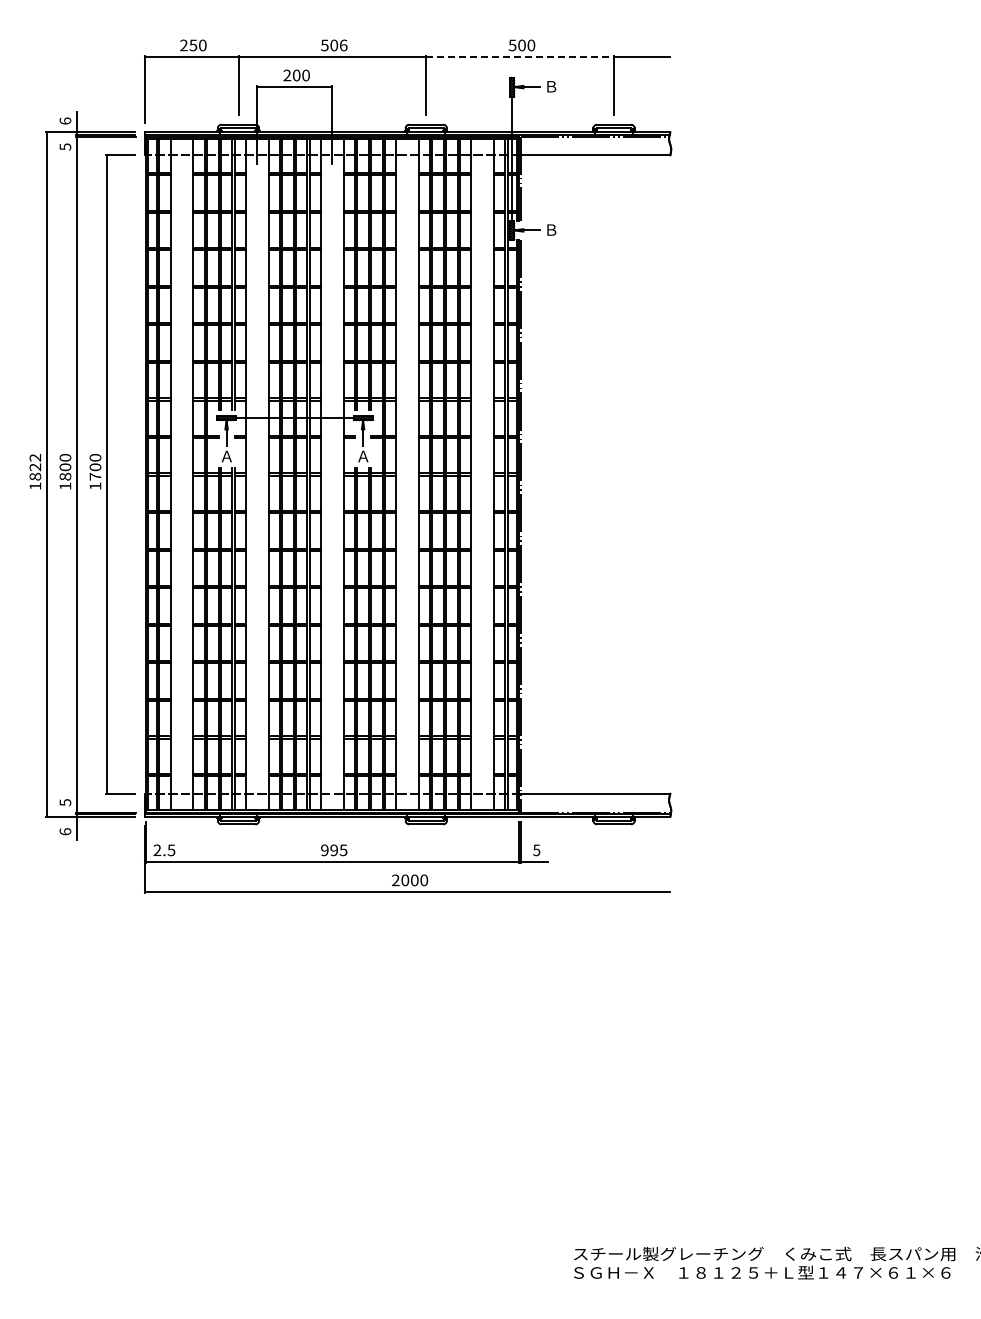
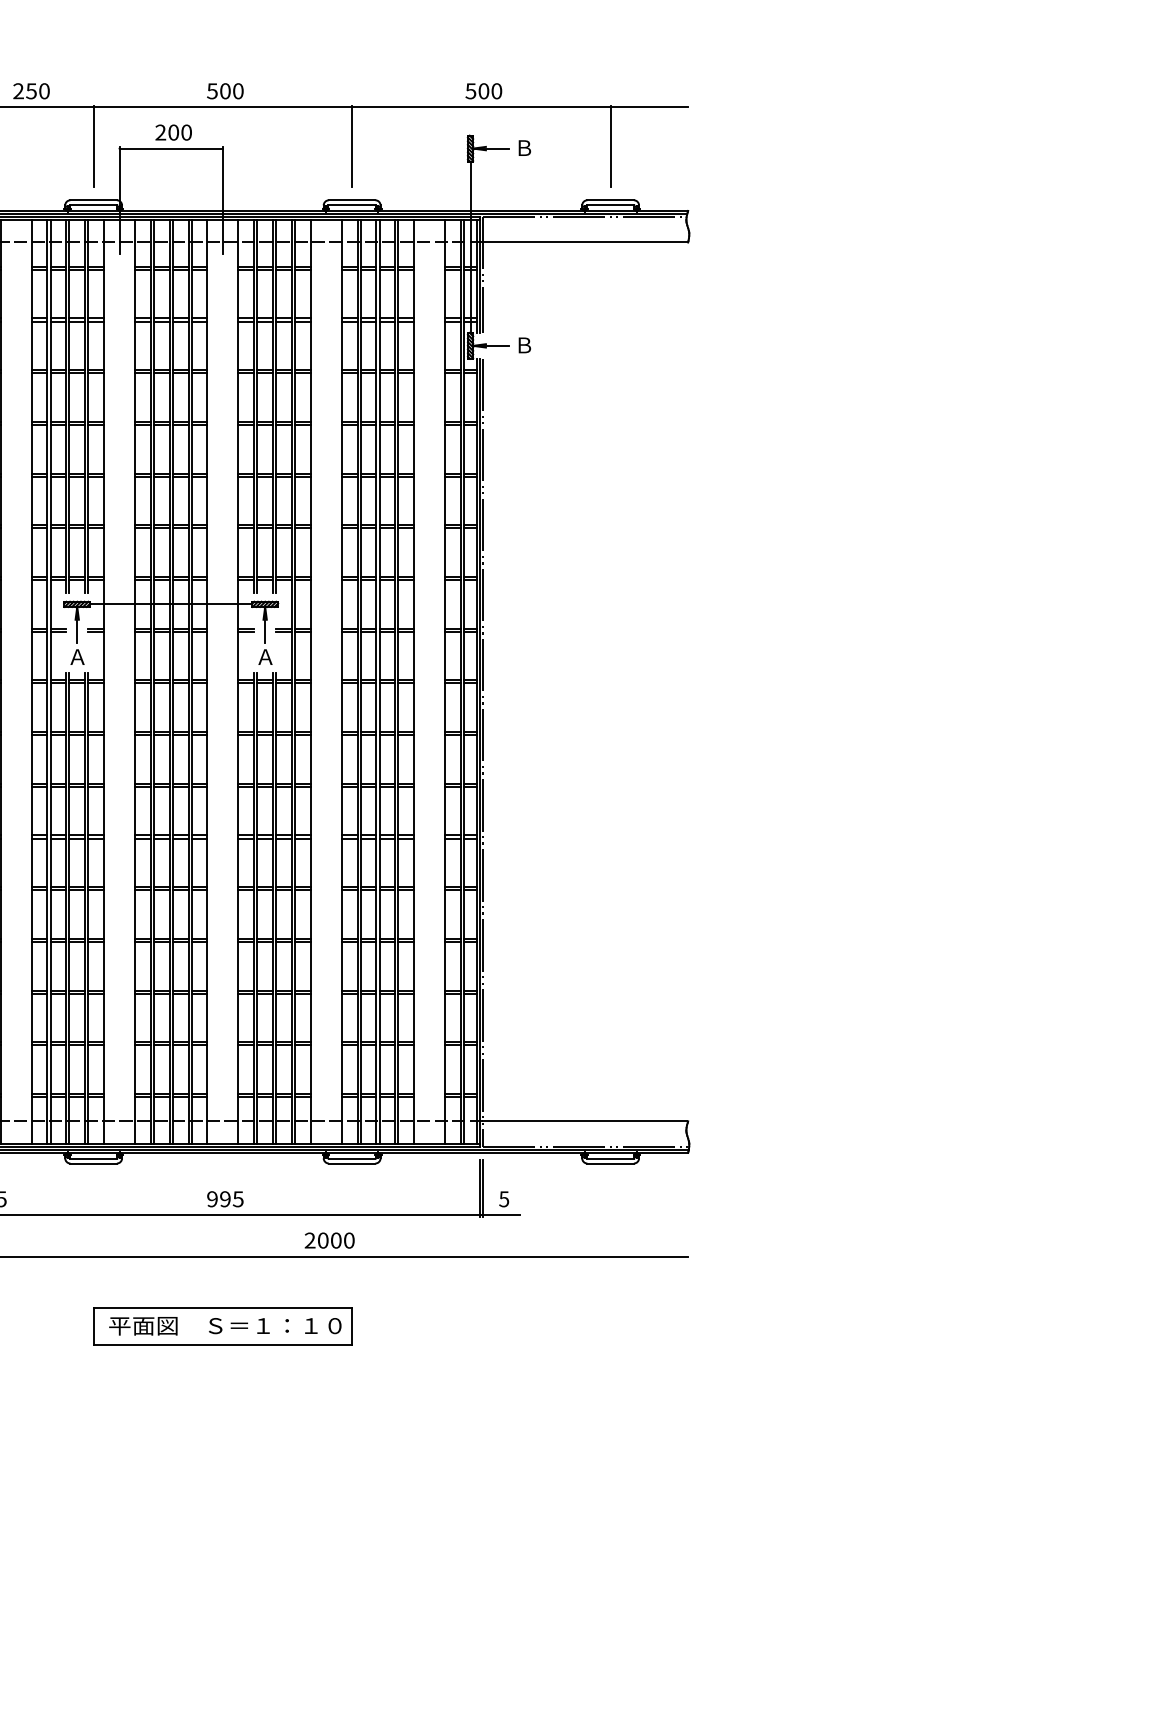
text: (343, 45) -> (238, 91), 506 -> 500
line: (520, 57) -> (481, 107), dashed -> solid
part: (332, 942) -> (223, 1326), added

